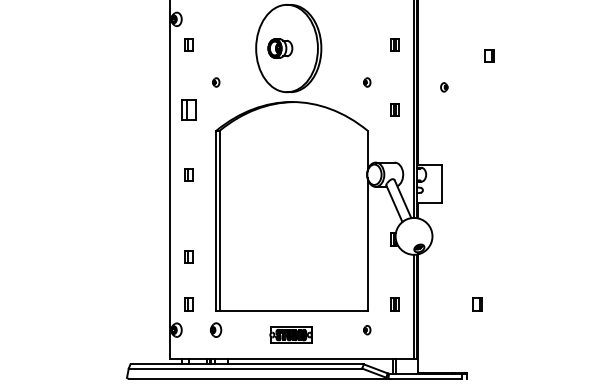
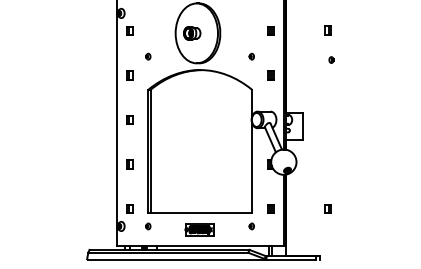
part: (489, 55) -> (327, 30), moved
part: (444, 86) -> (331, 59), moved
part: (188, 109) -> (129, 75), size x0.62
part: (188, 257) -> (129, 164), moved
part: (216, 330) -> (148, 226), size x0.62

